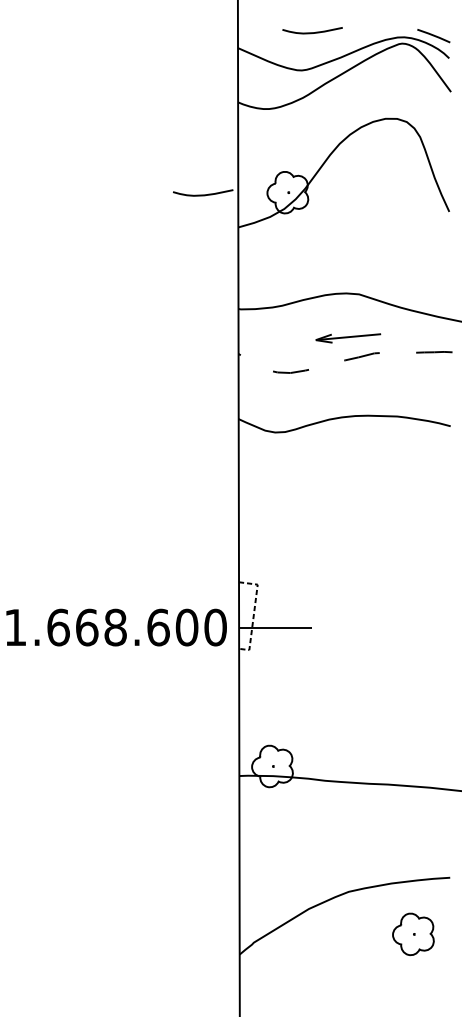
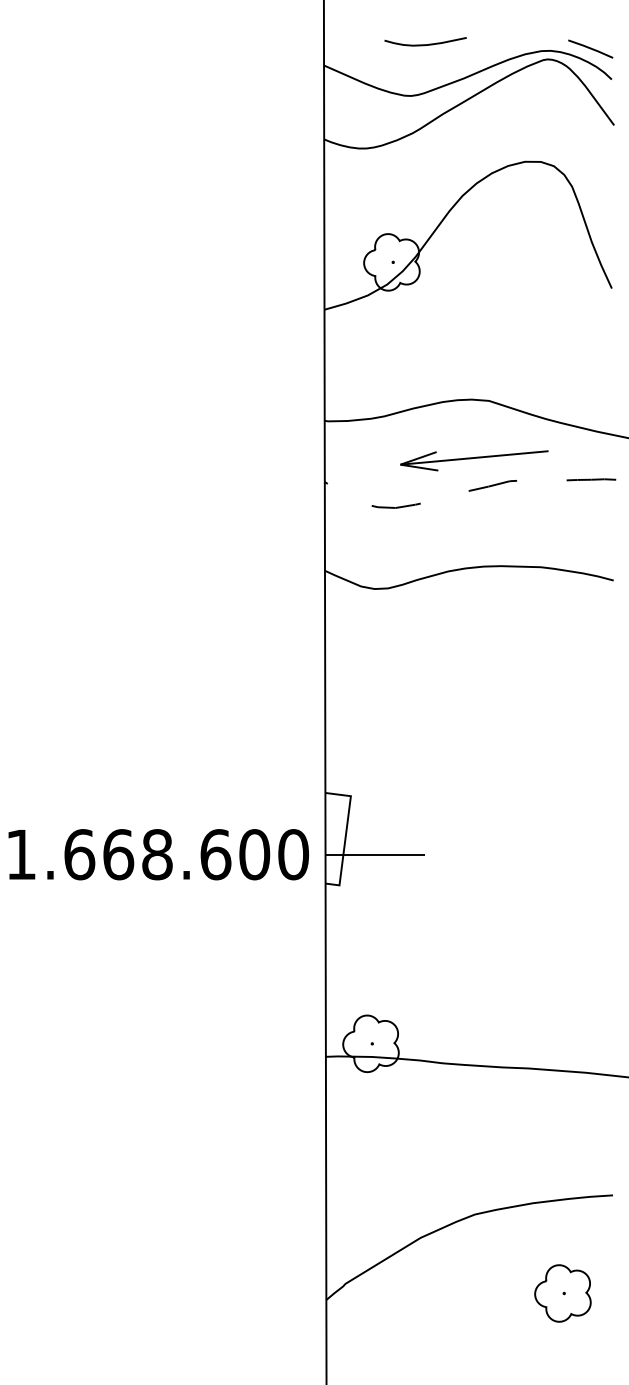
curve: (203, 194) -> (276, 265), removed
part: (348, 338) -> (474, 460), size x1.67
line: (253, 613) -> (345, 835), dashed -> solid
part: (413, 934) -> (562, 1293), moved

